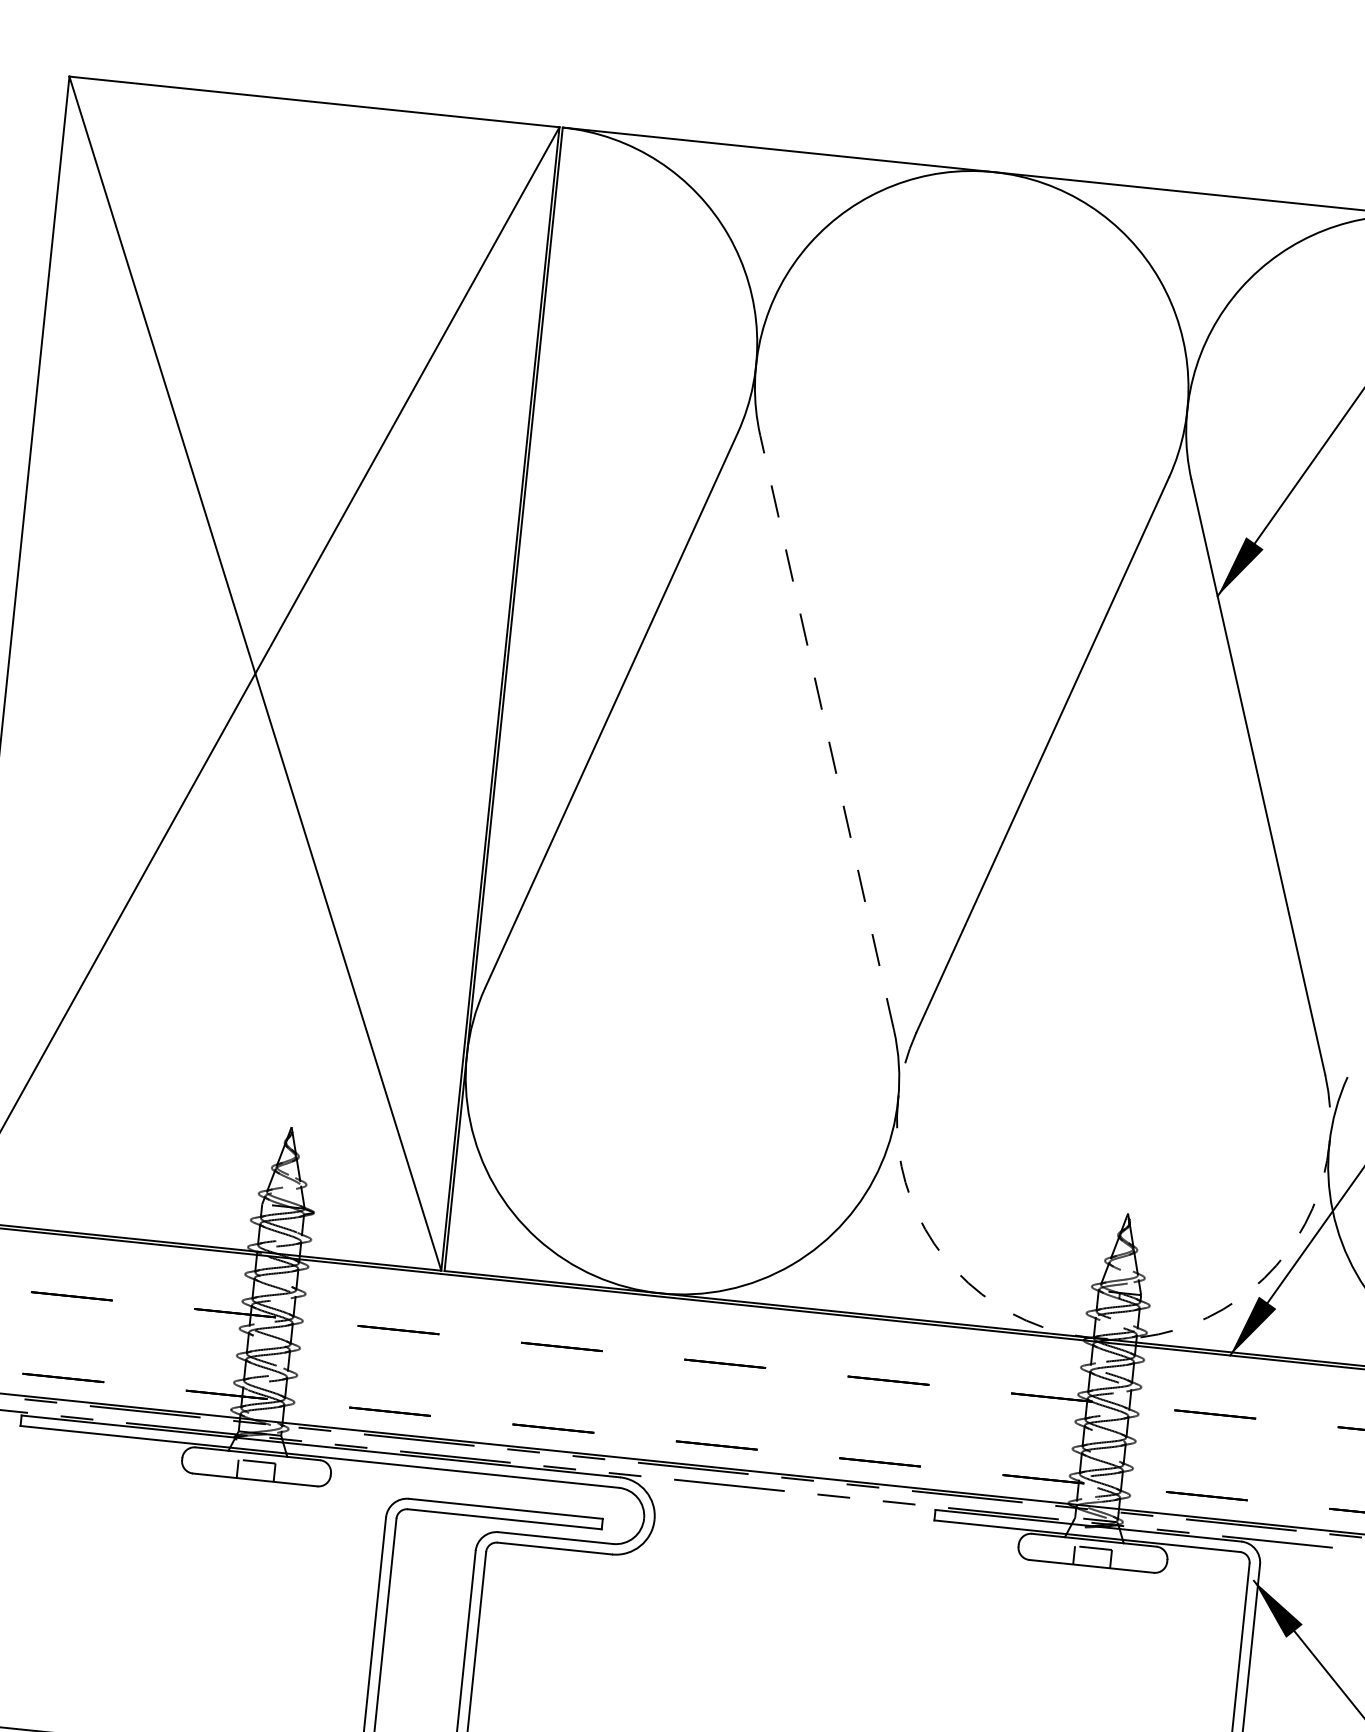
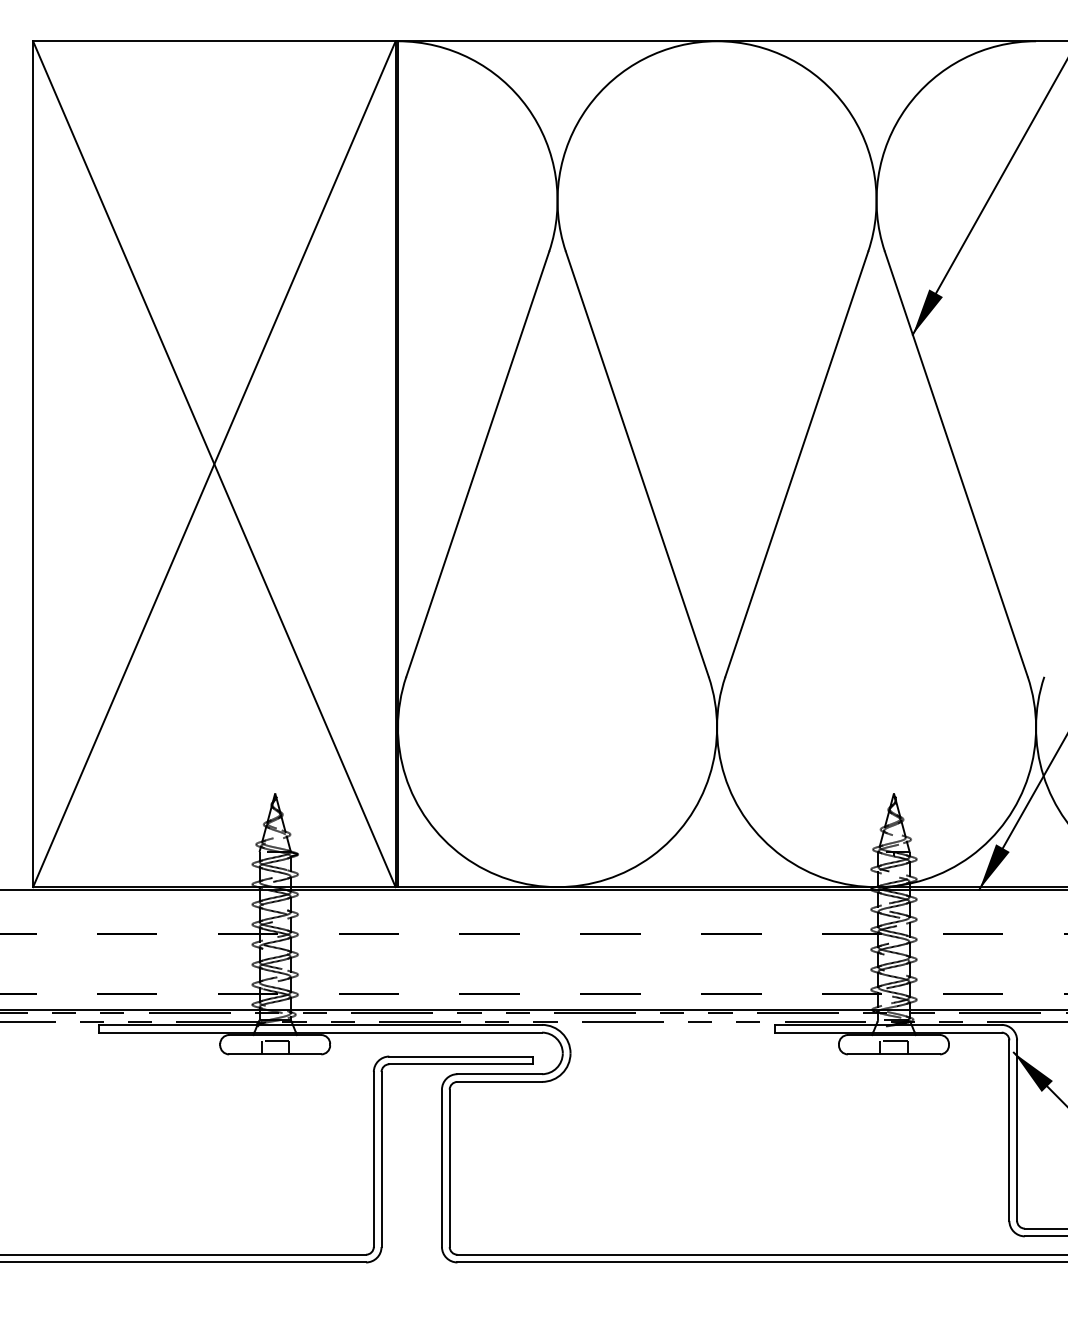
line: (827, 731) -> (637, 463), dashed -> solid
arc: (1091, 1338) -> (876, 887), dashed -> solid

